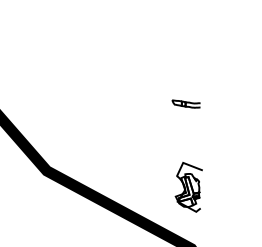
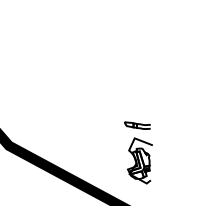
part: (185, 103) -> (136, 125), moved

